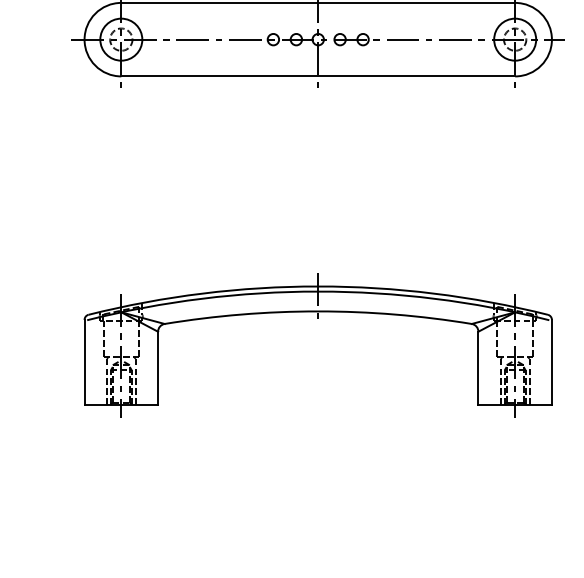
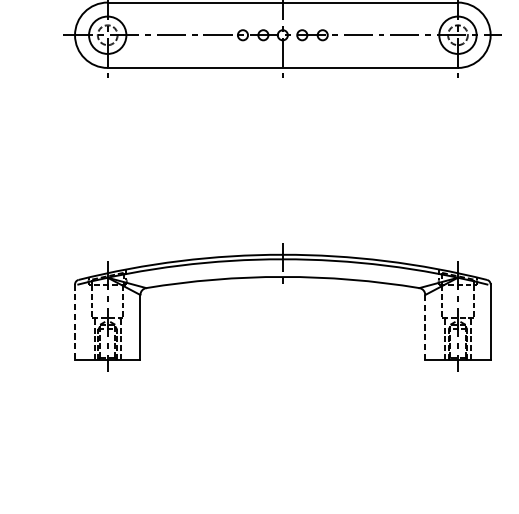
line: (84, 362) -> (74, 322), solid -> dashed
line: (478, 368) -> (425, 327), solid -> dashed

